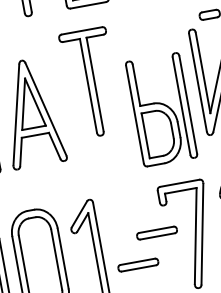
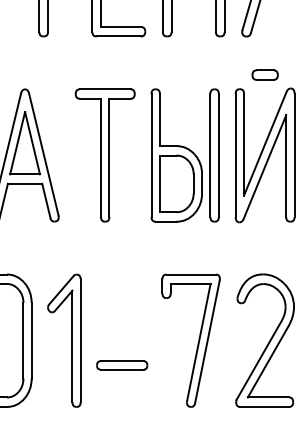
part: (90, 83) -> (104, 155), moved
part: (161, 109) -> (184, 155), moved
part: (157, 233) -> (152, 330), removed

